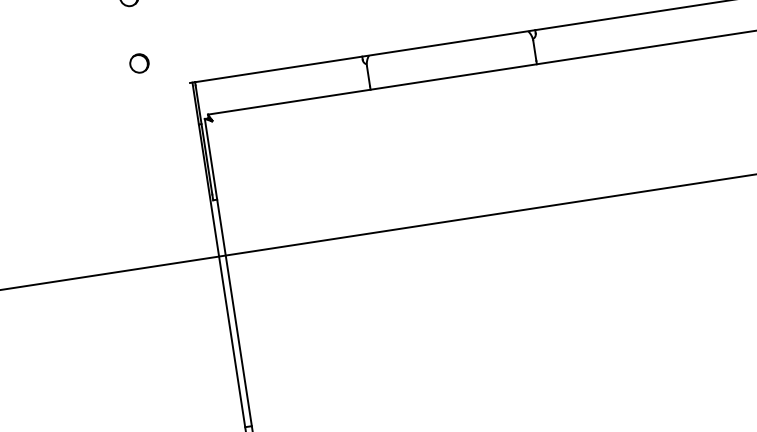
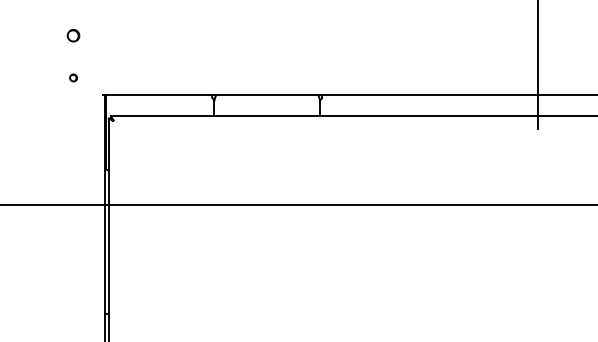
part: (139, 62) -> (73, 77), size x0.6

